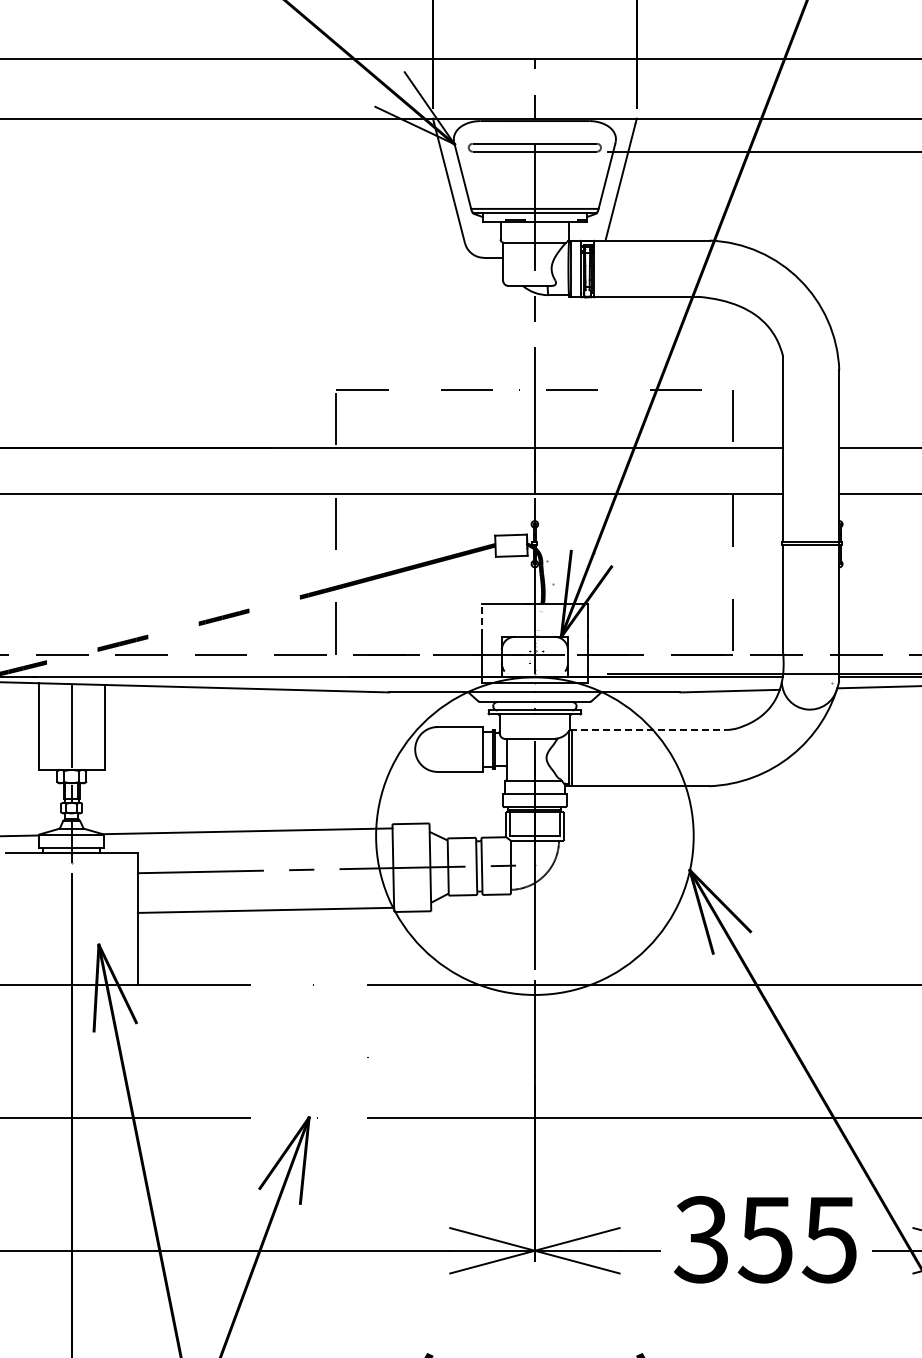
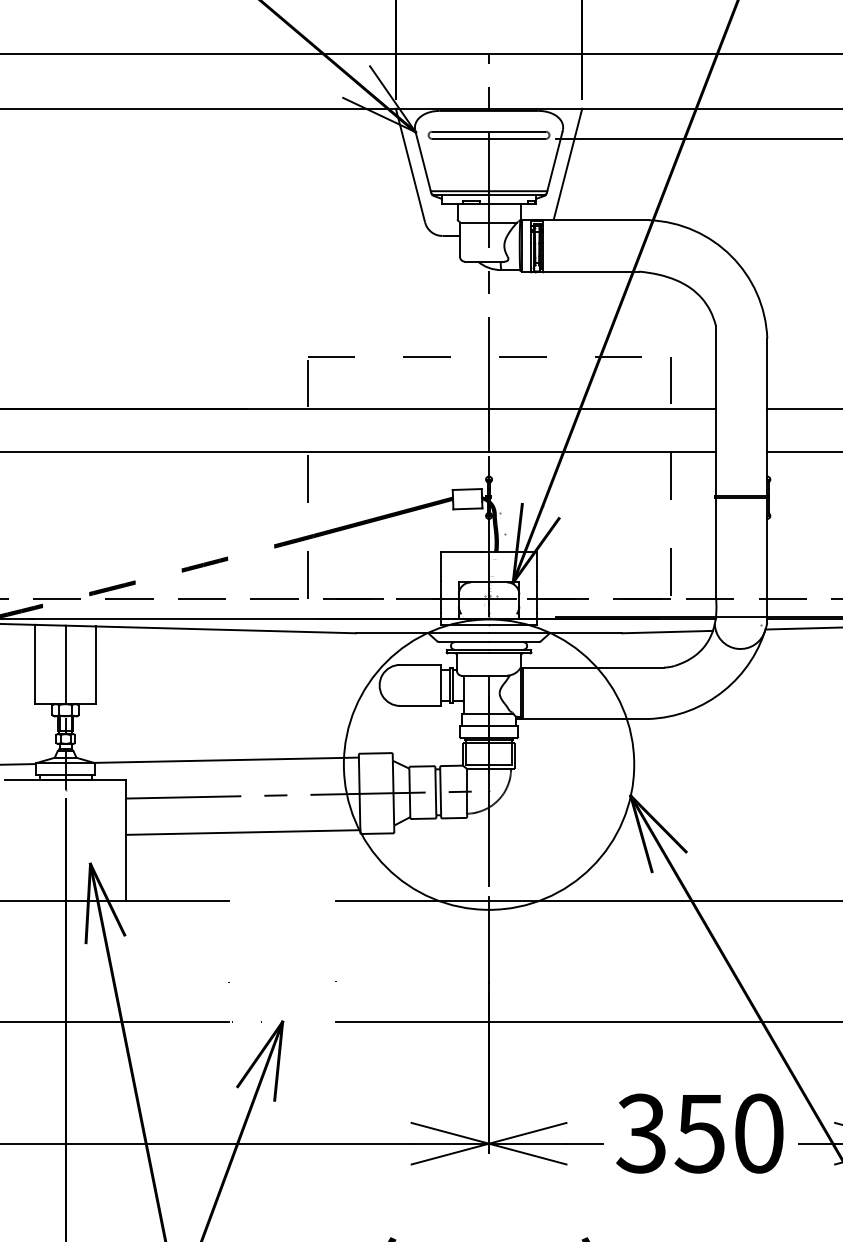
line: (481, 619) -> (440, 566), dashed -> solid
line: (648, 729) -> (592, 667), dashed -> solid
text: (828, 1239) -> (757, 1133), 355 -> 350

